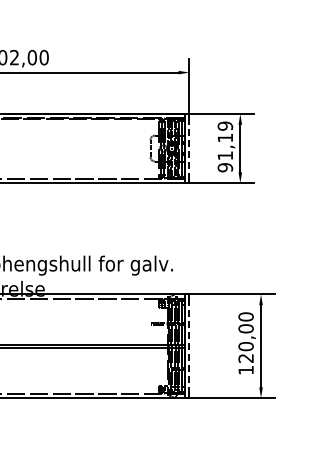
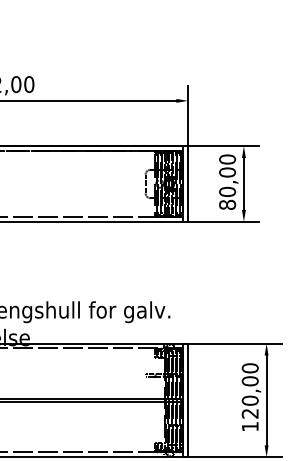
text: (225, 146) -> (227, 181), 91,19 -> 80,00
line: (189, 149) -> (188, 185), dashed -> solid
line: (189, 346) -> (188, 400), dashed -> solid

